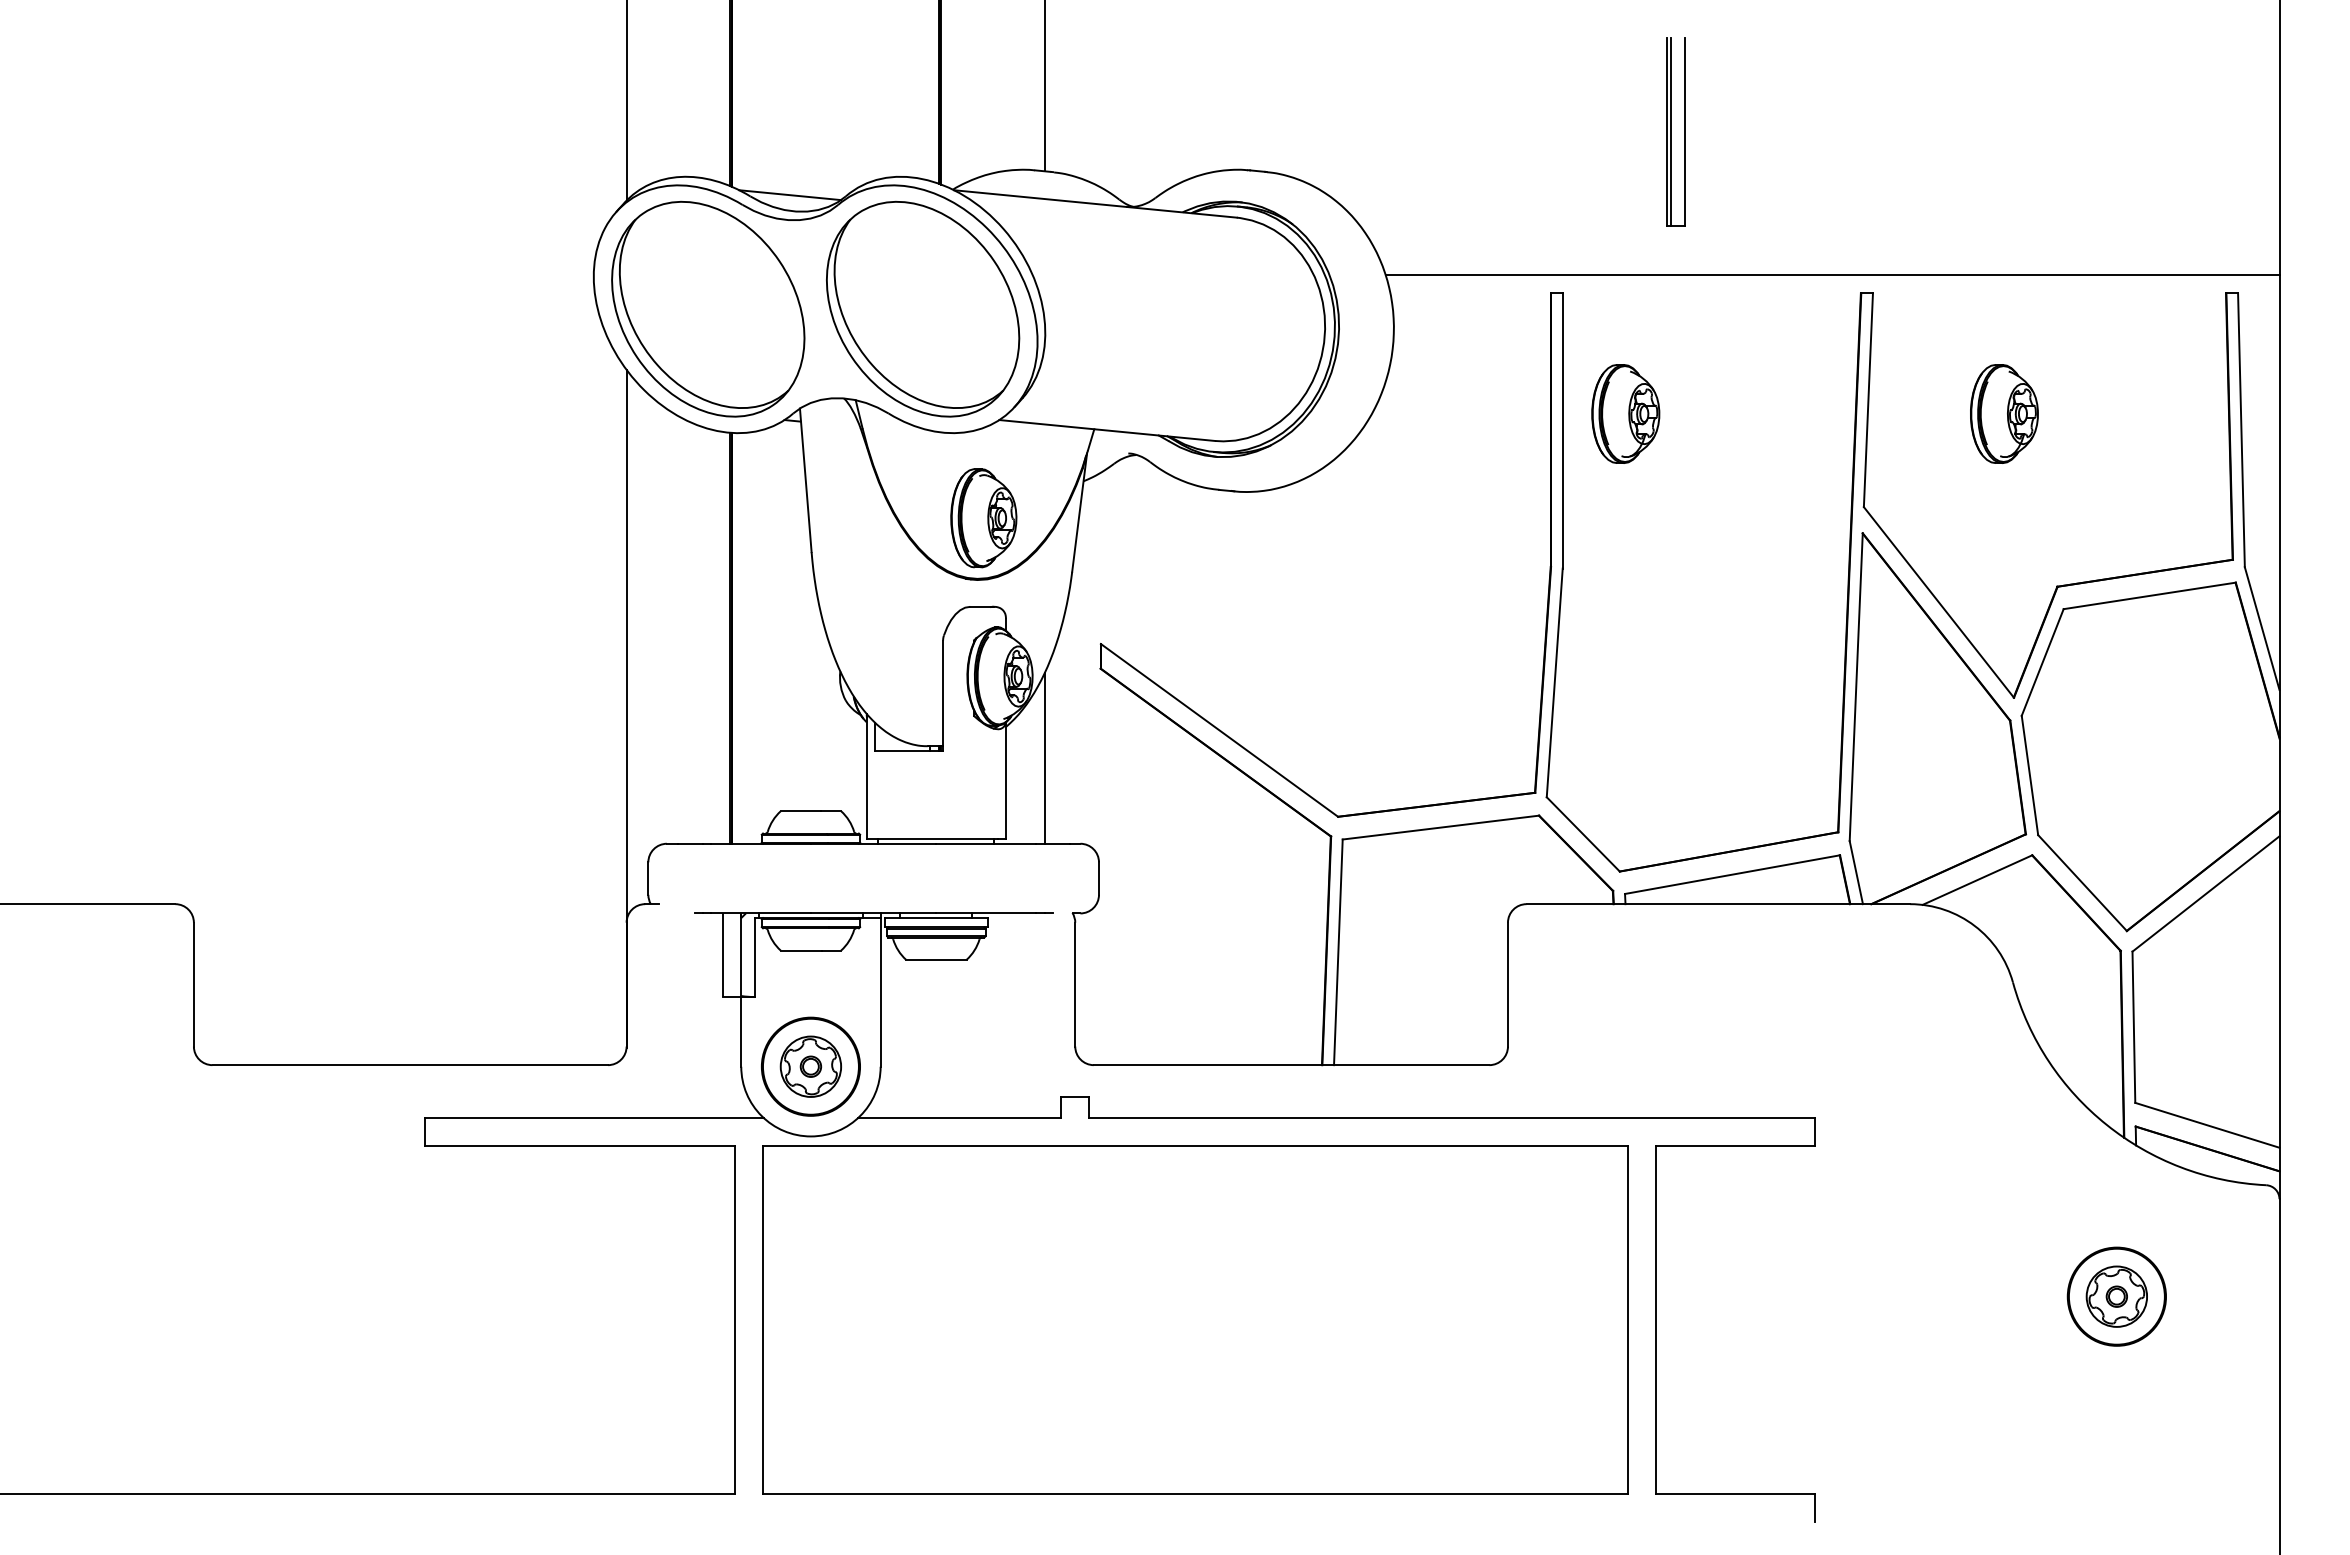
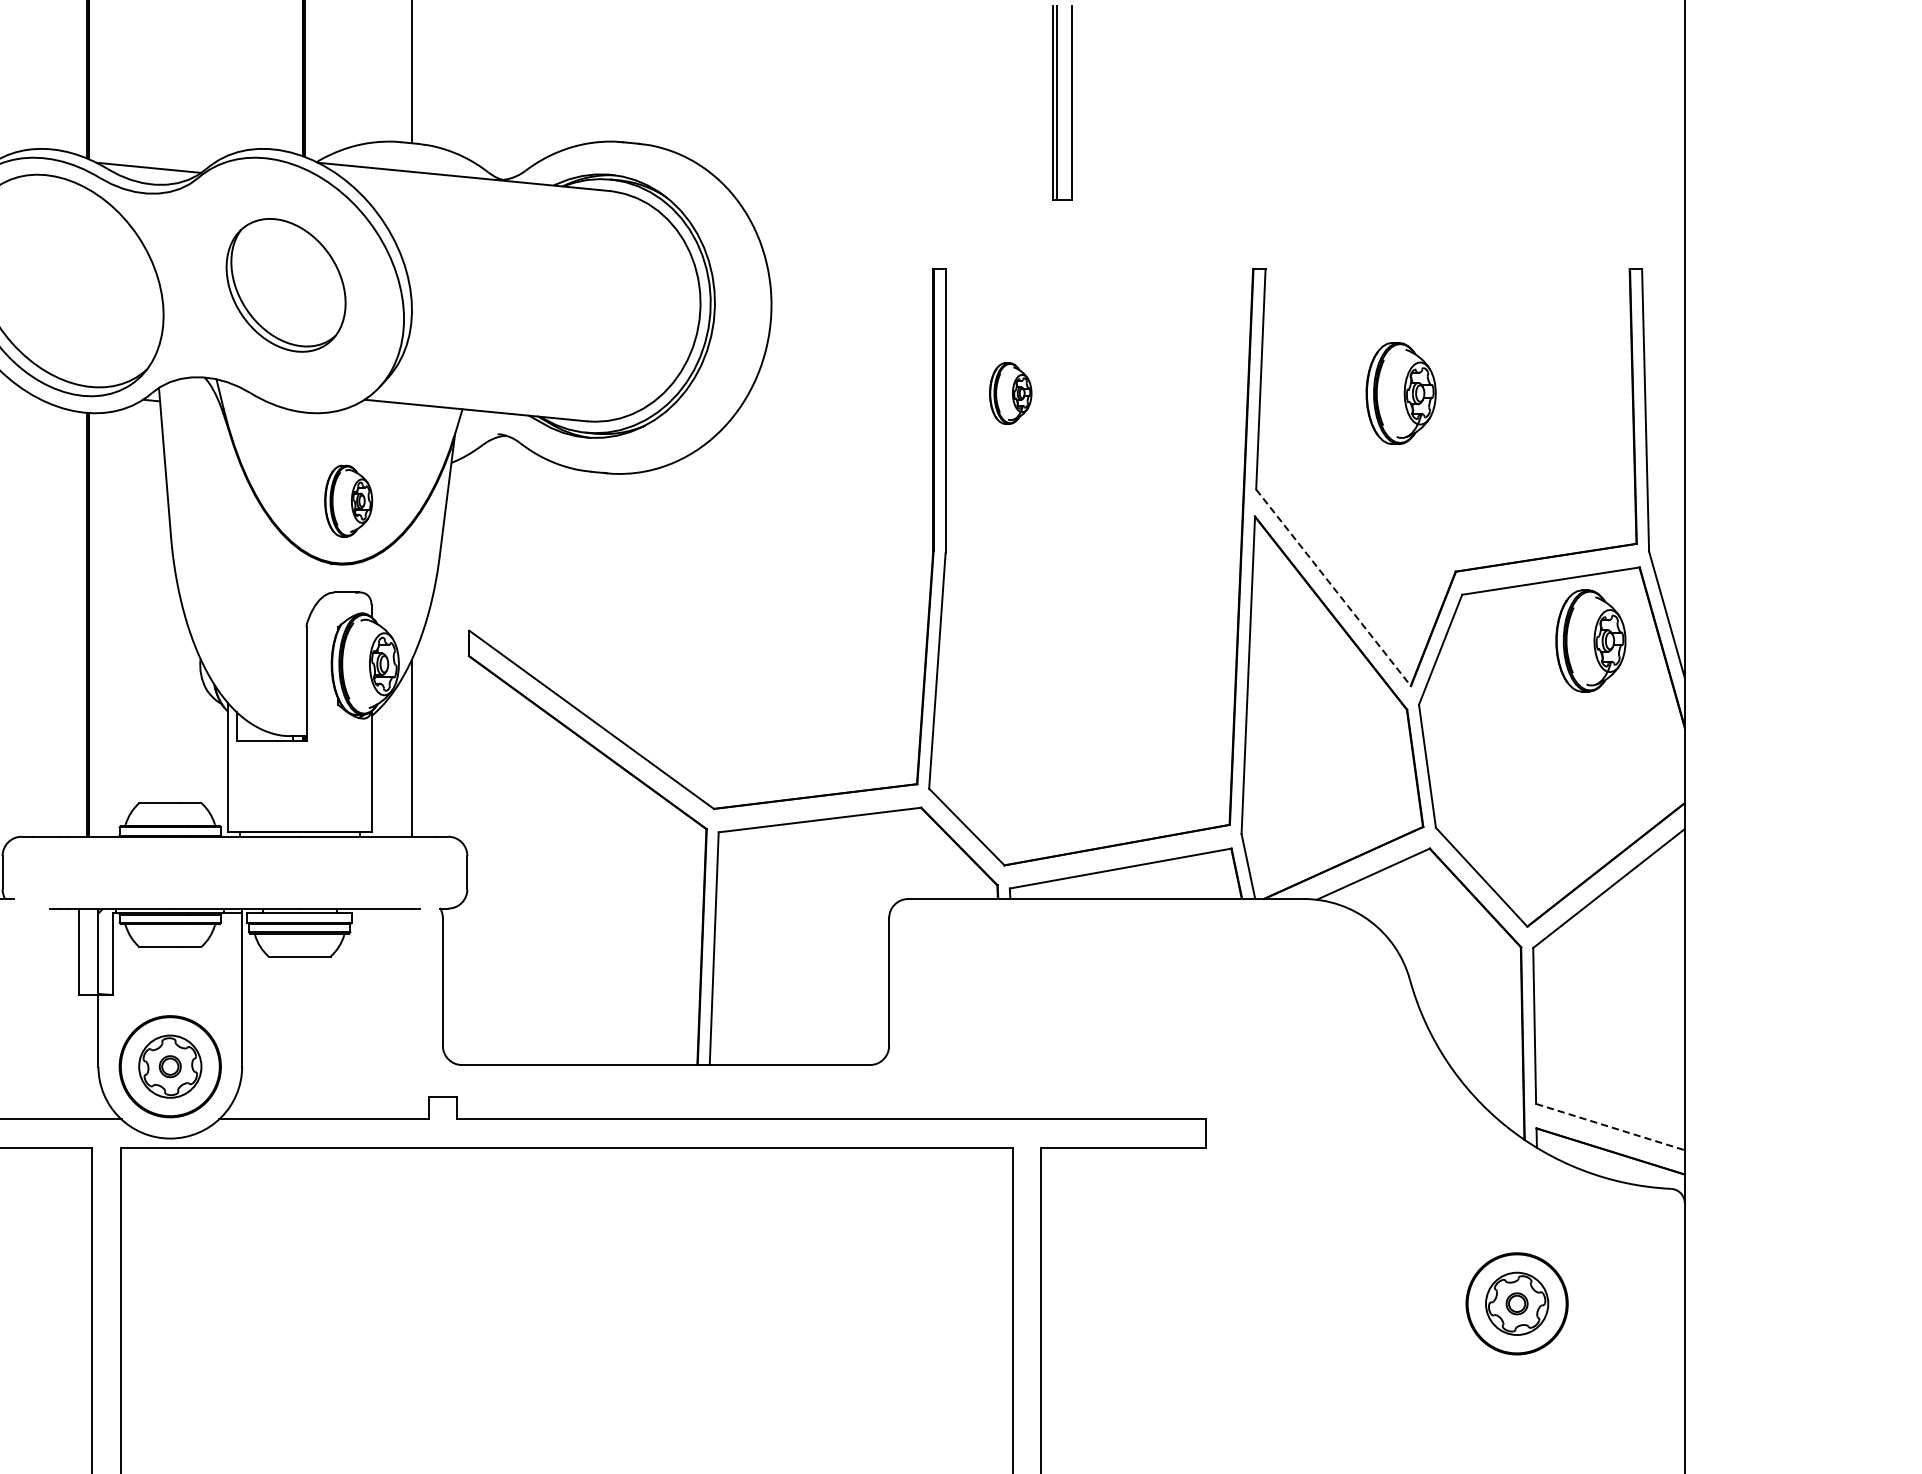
line: (1832, 274) -> (1223, 249), removed
part: (923, 308) -> (286, 284), size x0.6
part: (1625, 413) -> (1010, 392), size x0.6
part: (983, 518) -> (348, 501), size x0.7
line: (1939, 602) -> (1334, 587), solid -> dashed
part: (2188, 653) -> (1590, 640), added
line: (2207, 1125) -> (1610, 1127), solid -> dashed

